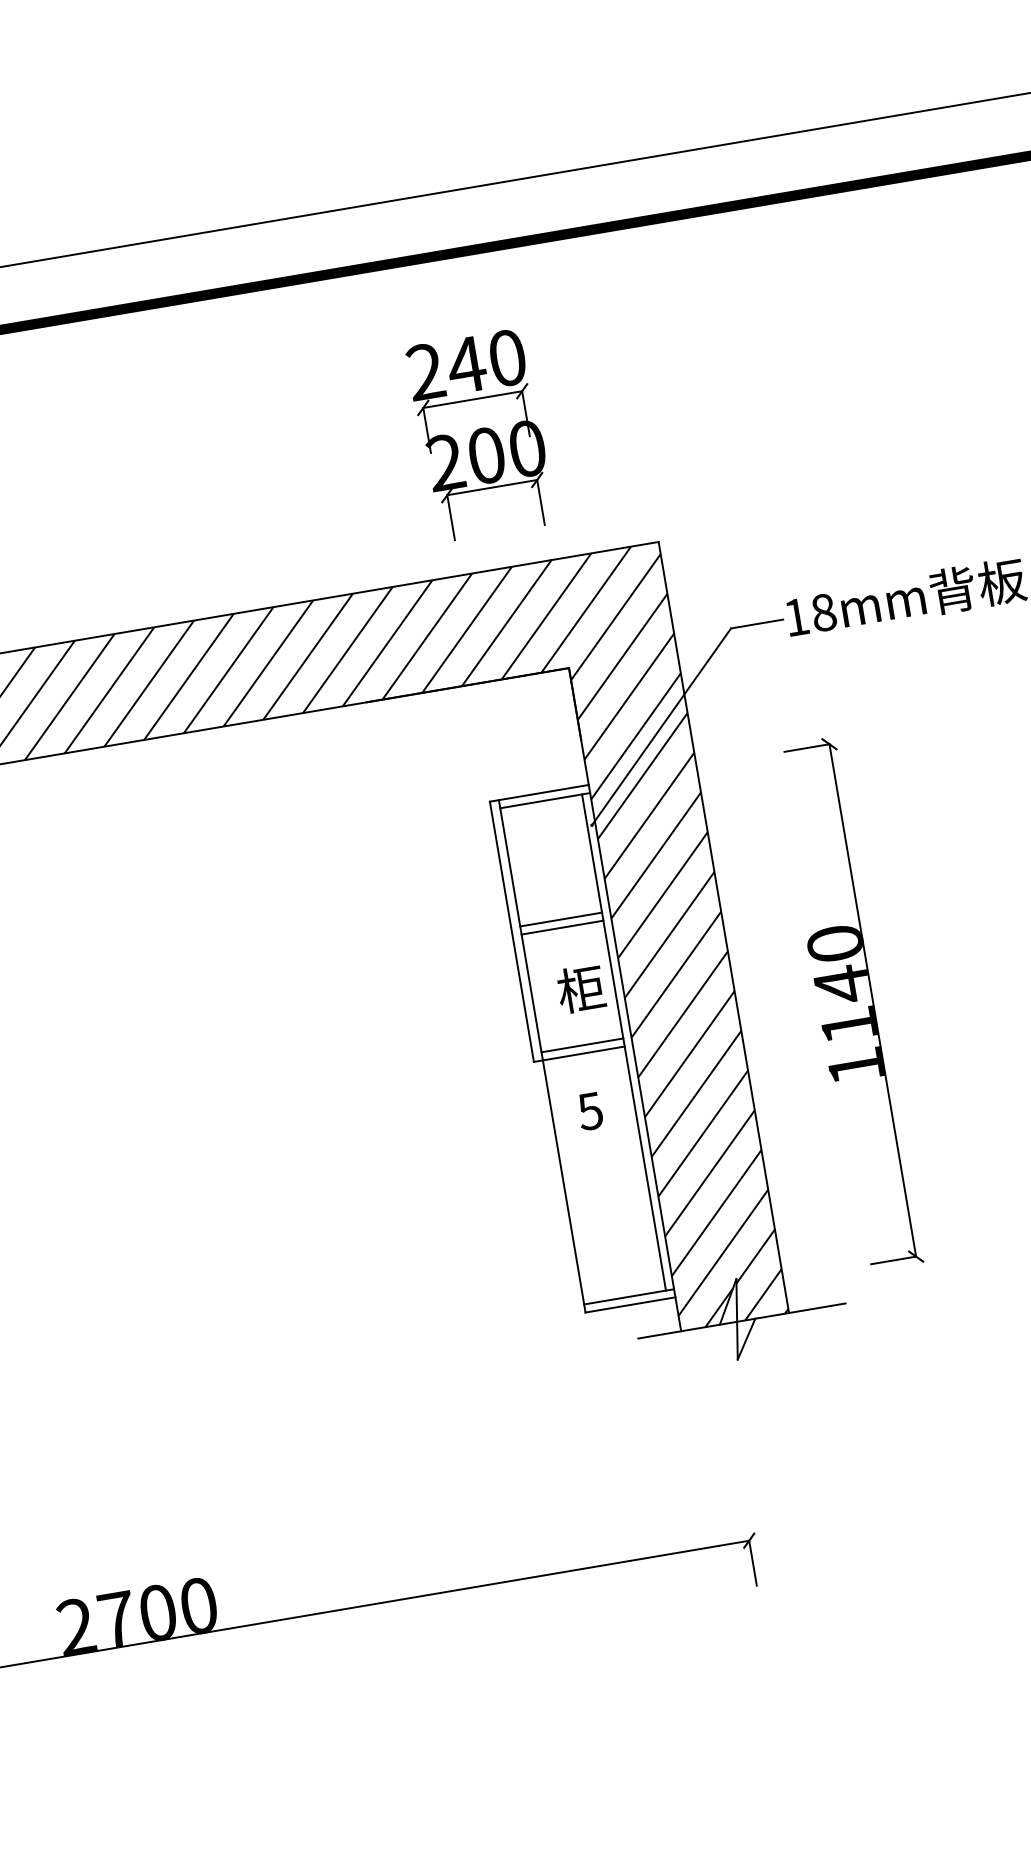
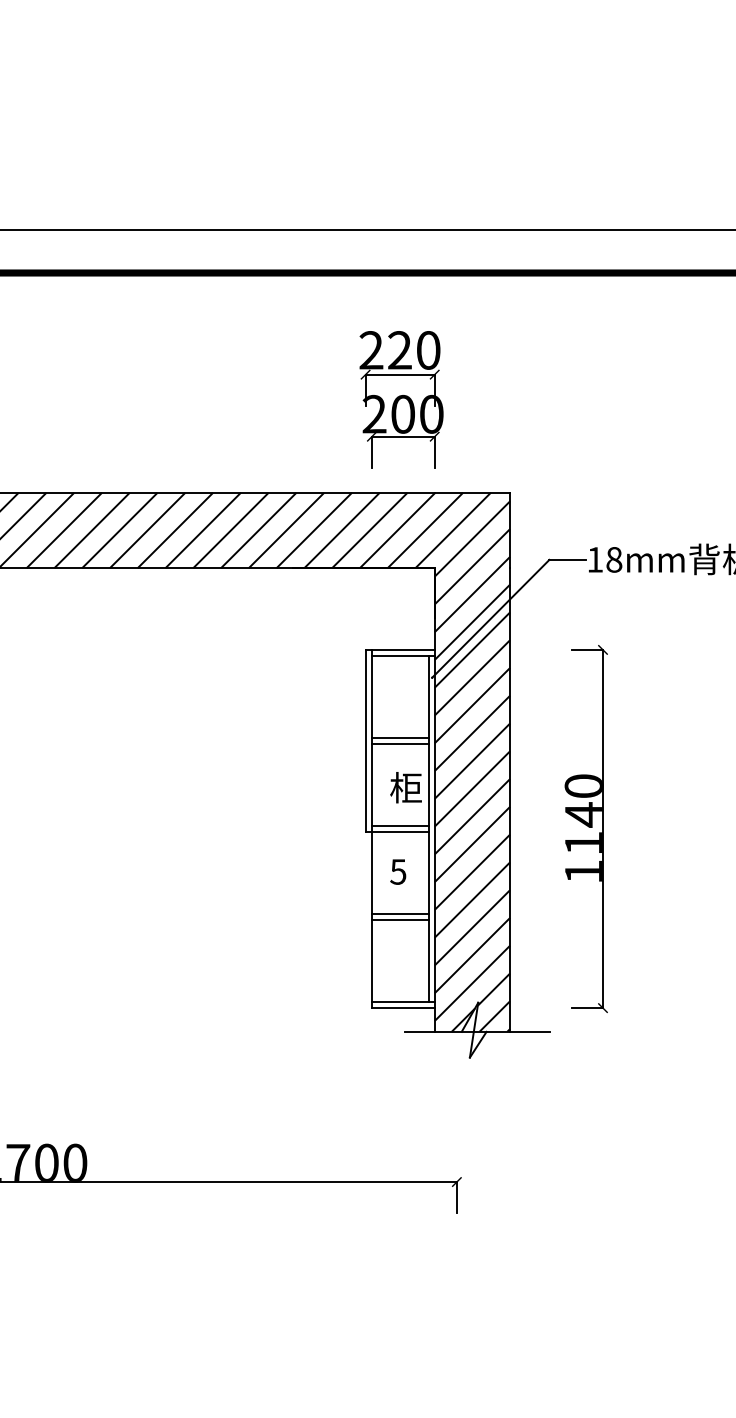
text: (465, 365) -> (399, 350), 240 -> 220
line: (603, 1171) -> (400, 914), added
line: (605, 1178) -> (400, 919), added

